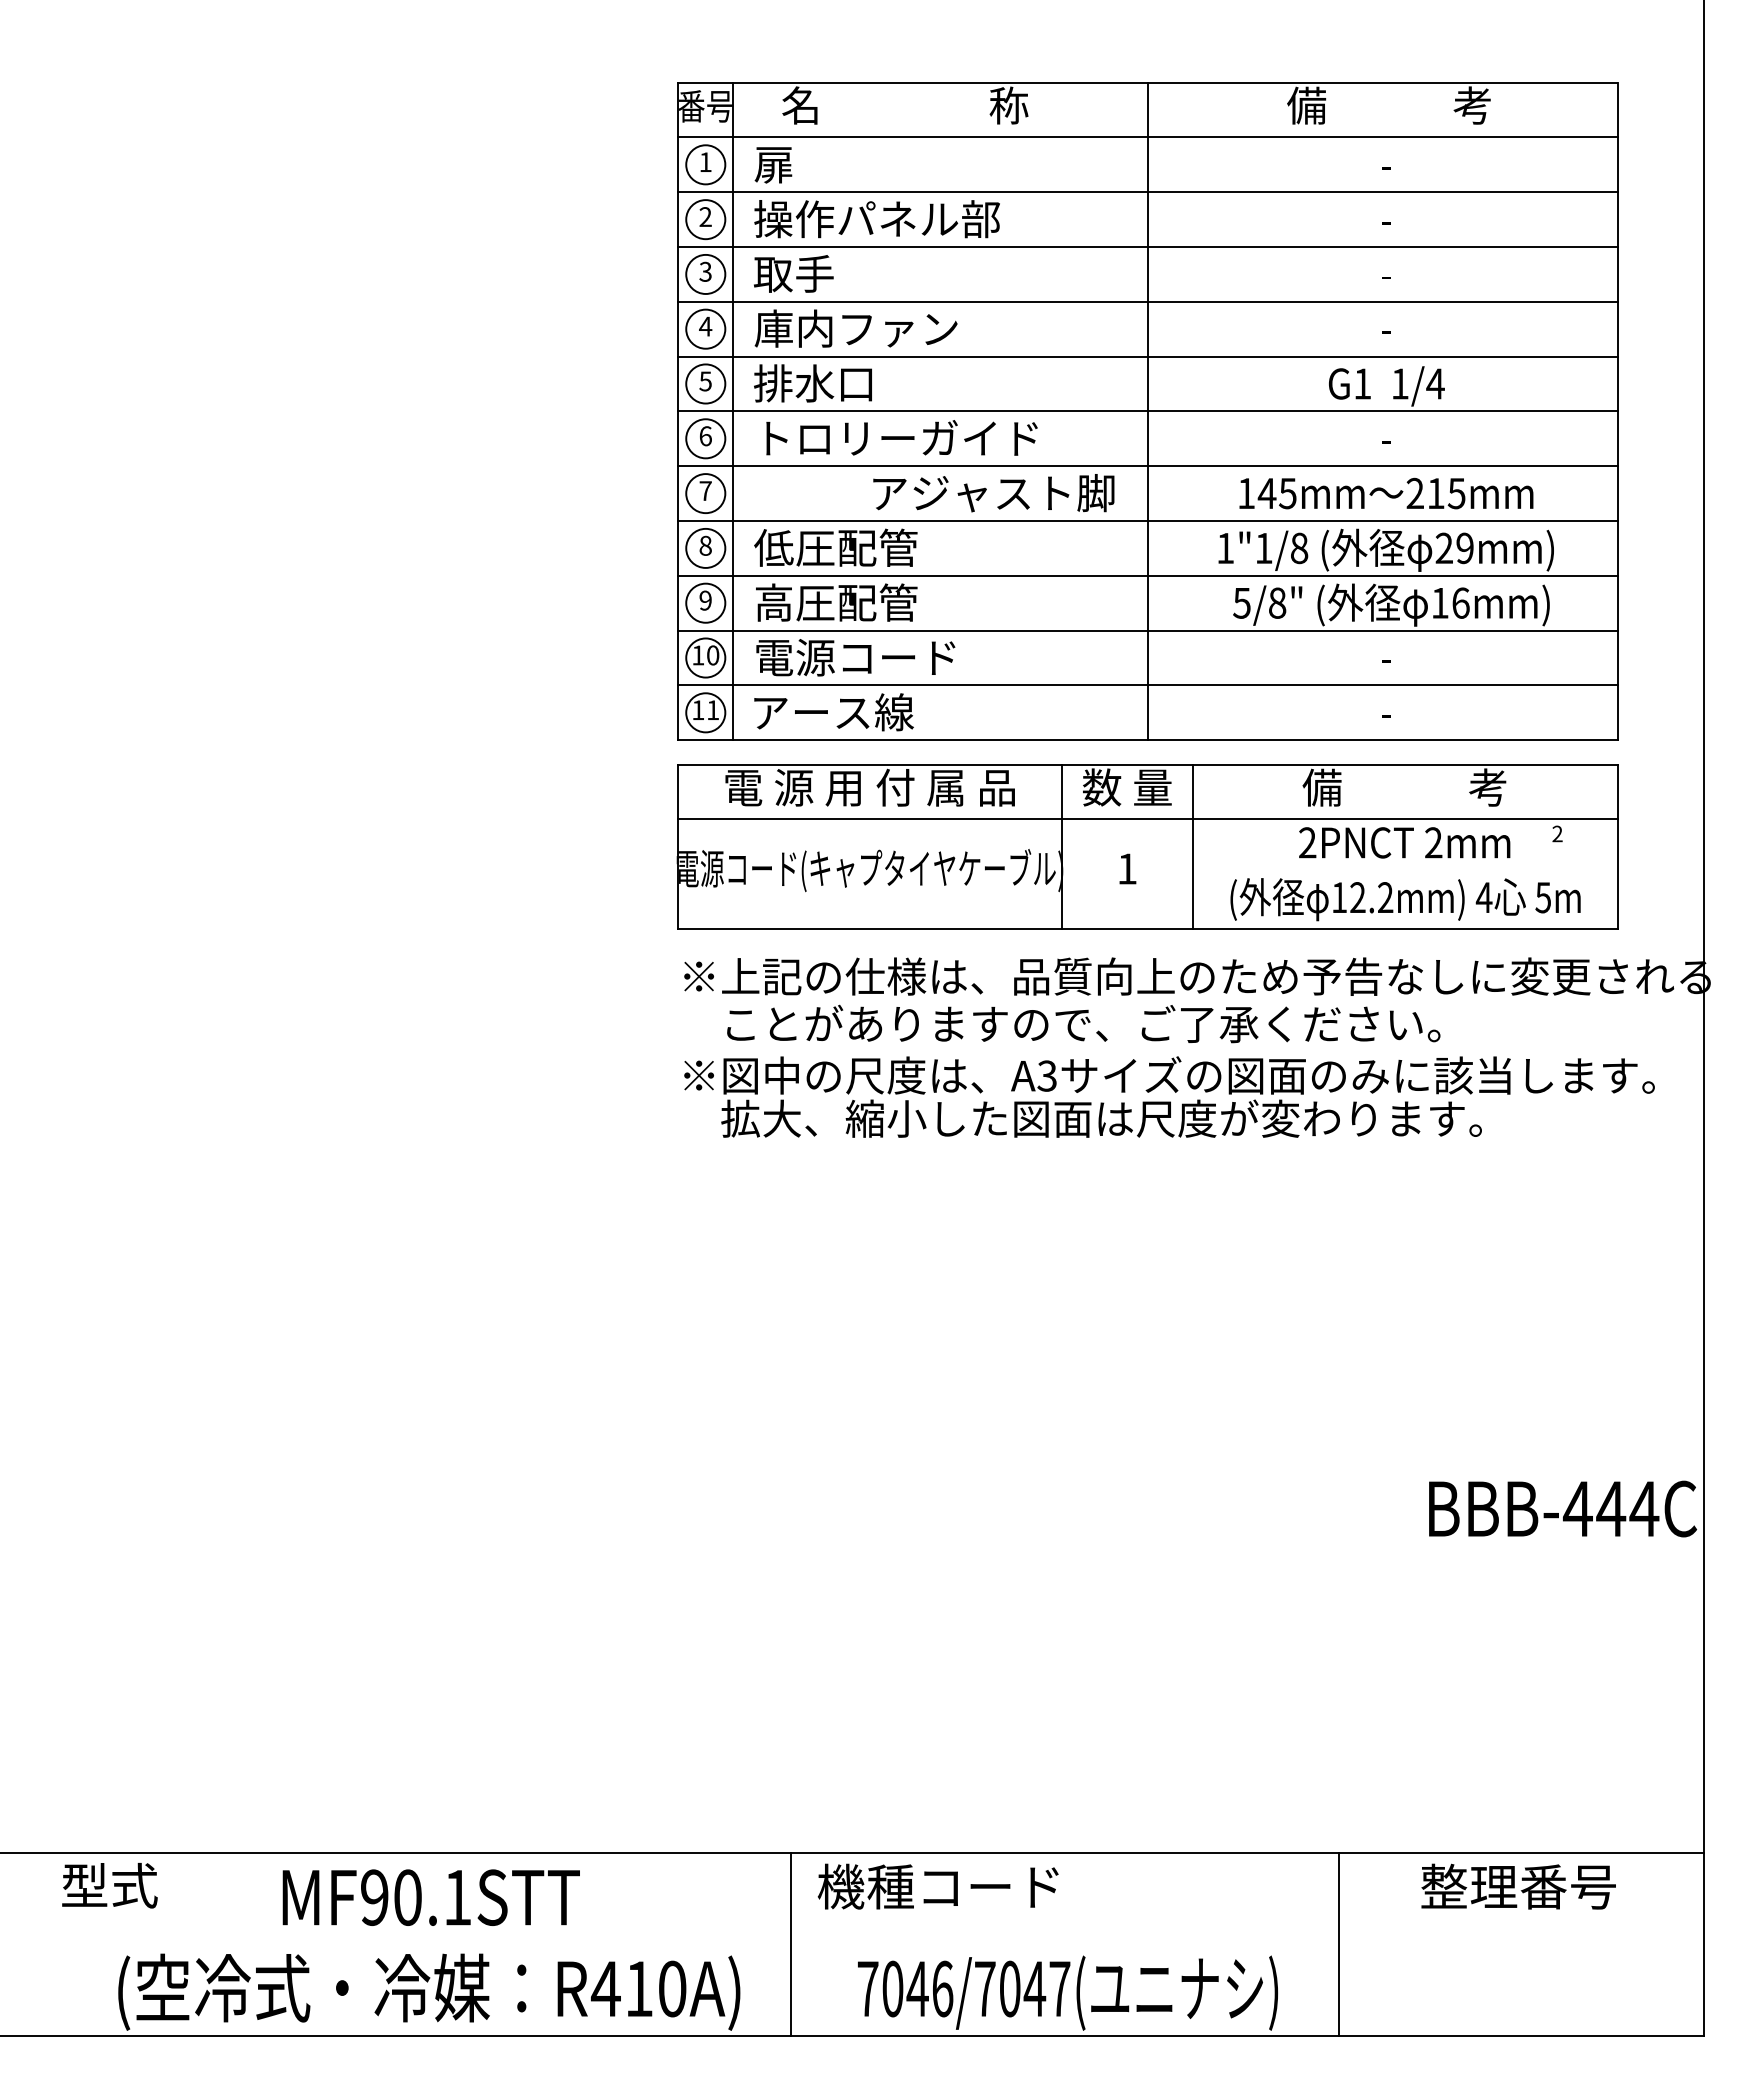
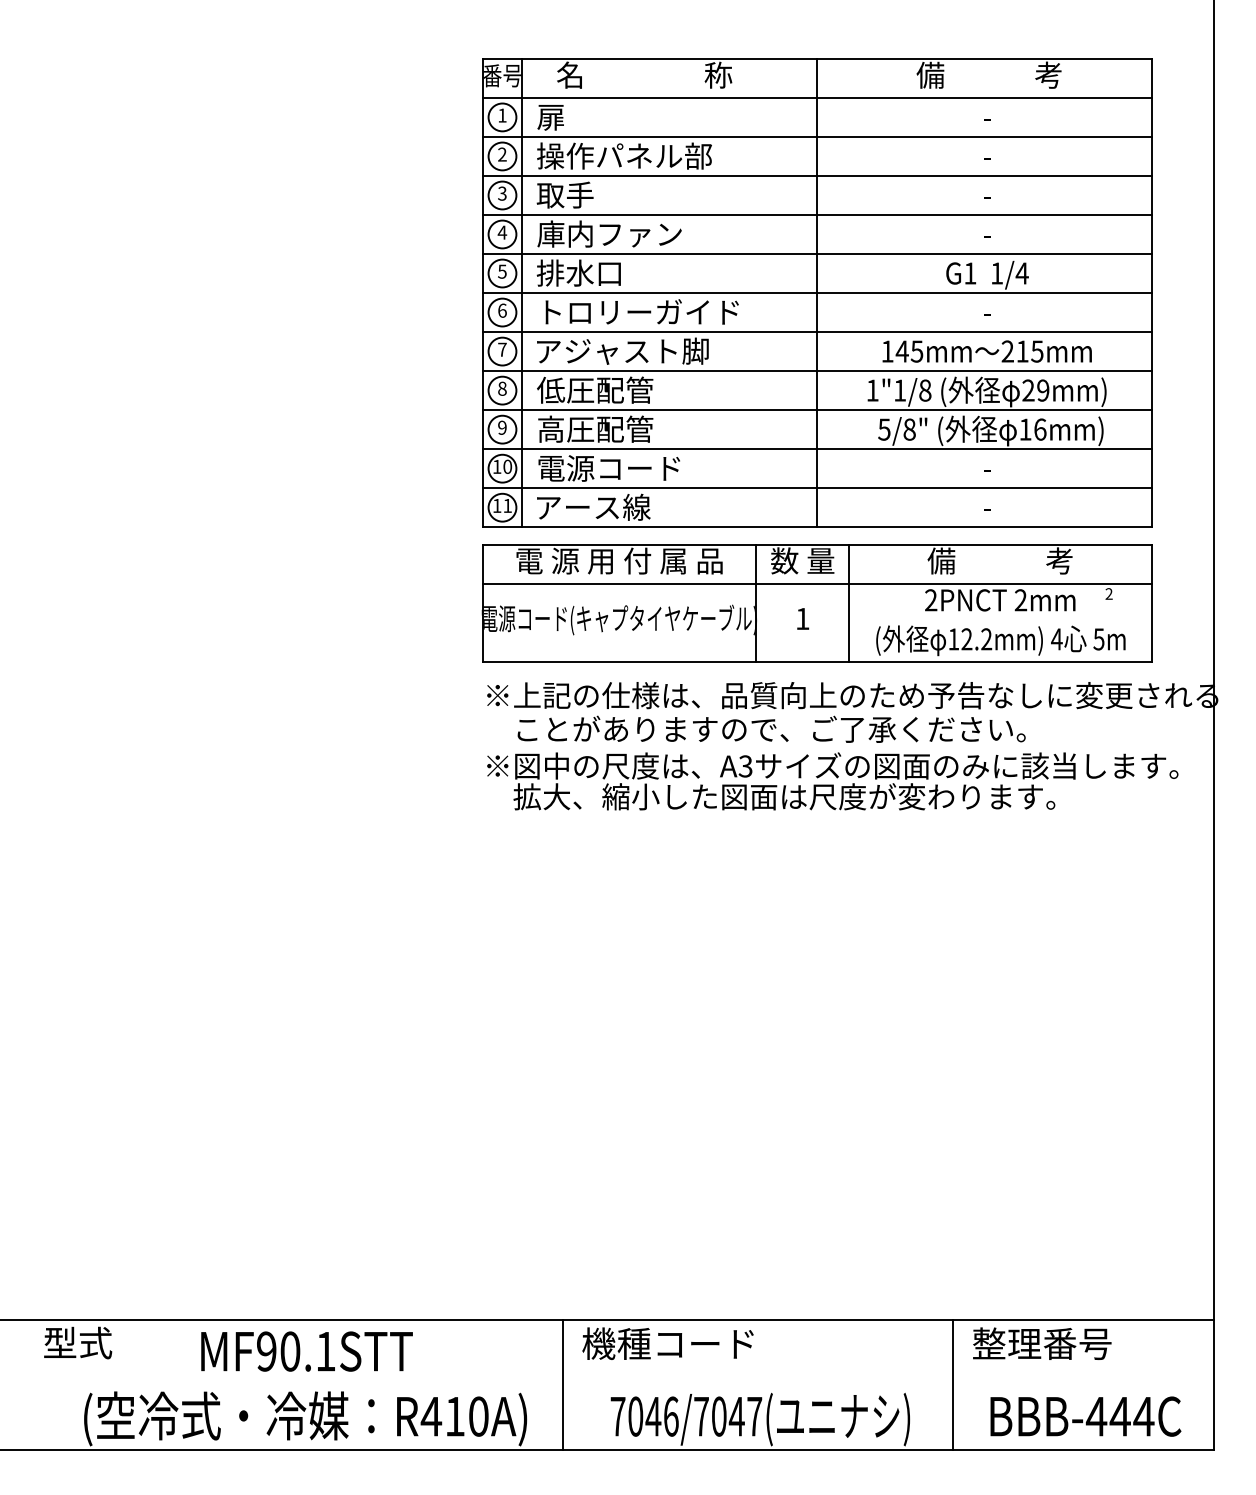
text: (993, 493) -> (622, 351), moved
text: (1563, 1508) -> (1086, 1416), moved
text: (1518, 1886) -> (1042, 1343), moved

